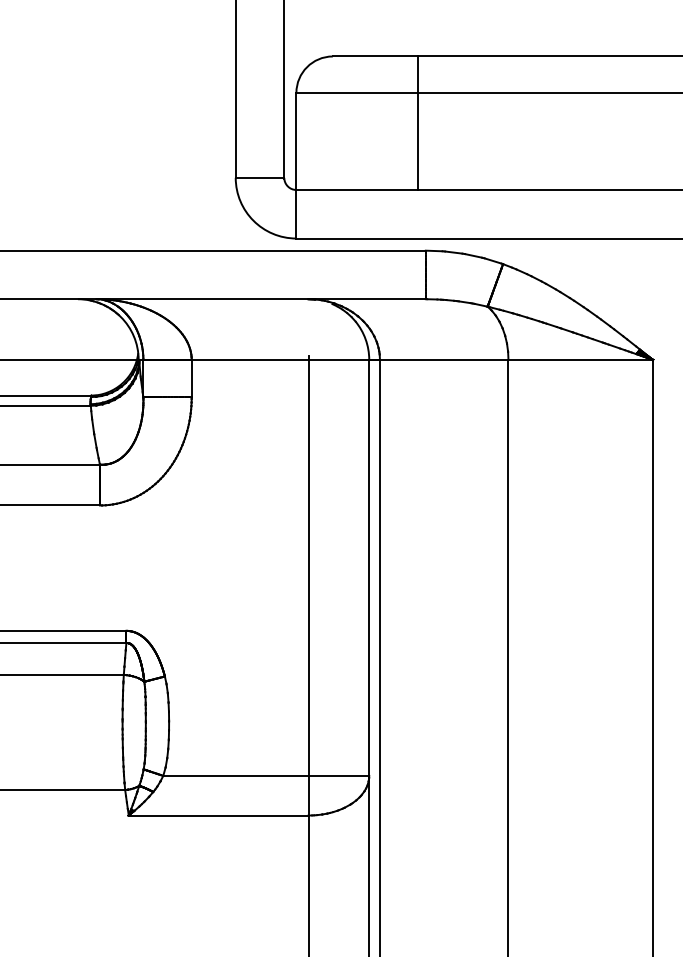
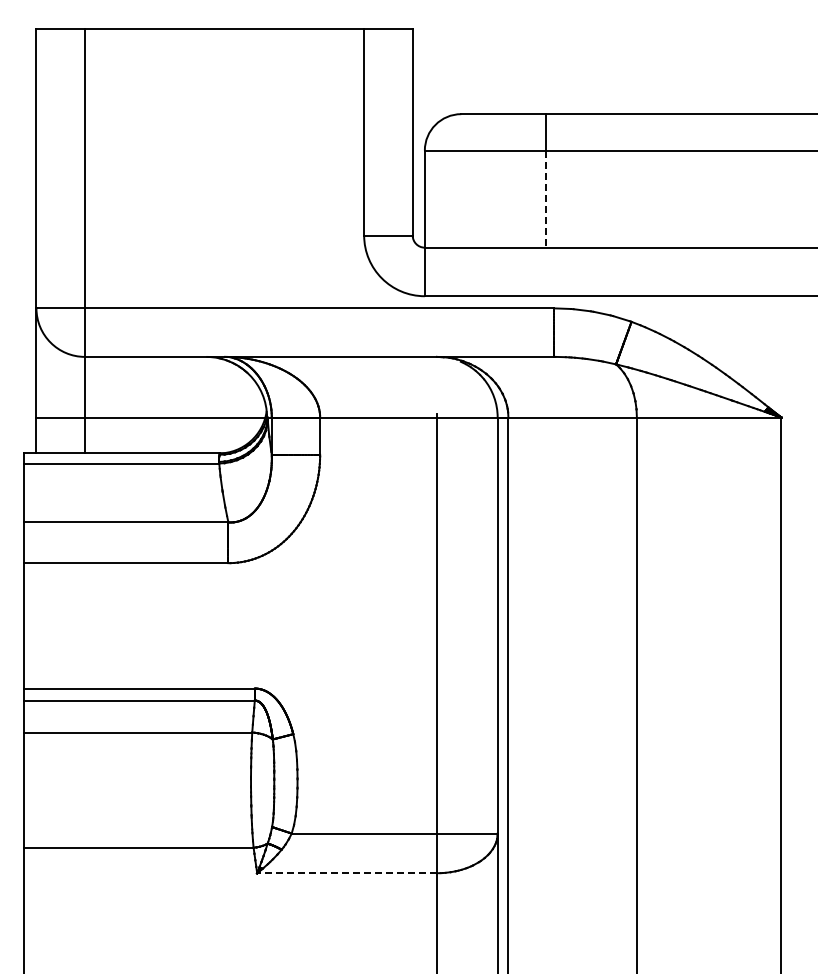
line: (418, 141) -> (546, 199), solid -> dashed
line: (219, 815) -> (347, 873), solid -> dashed

